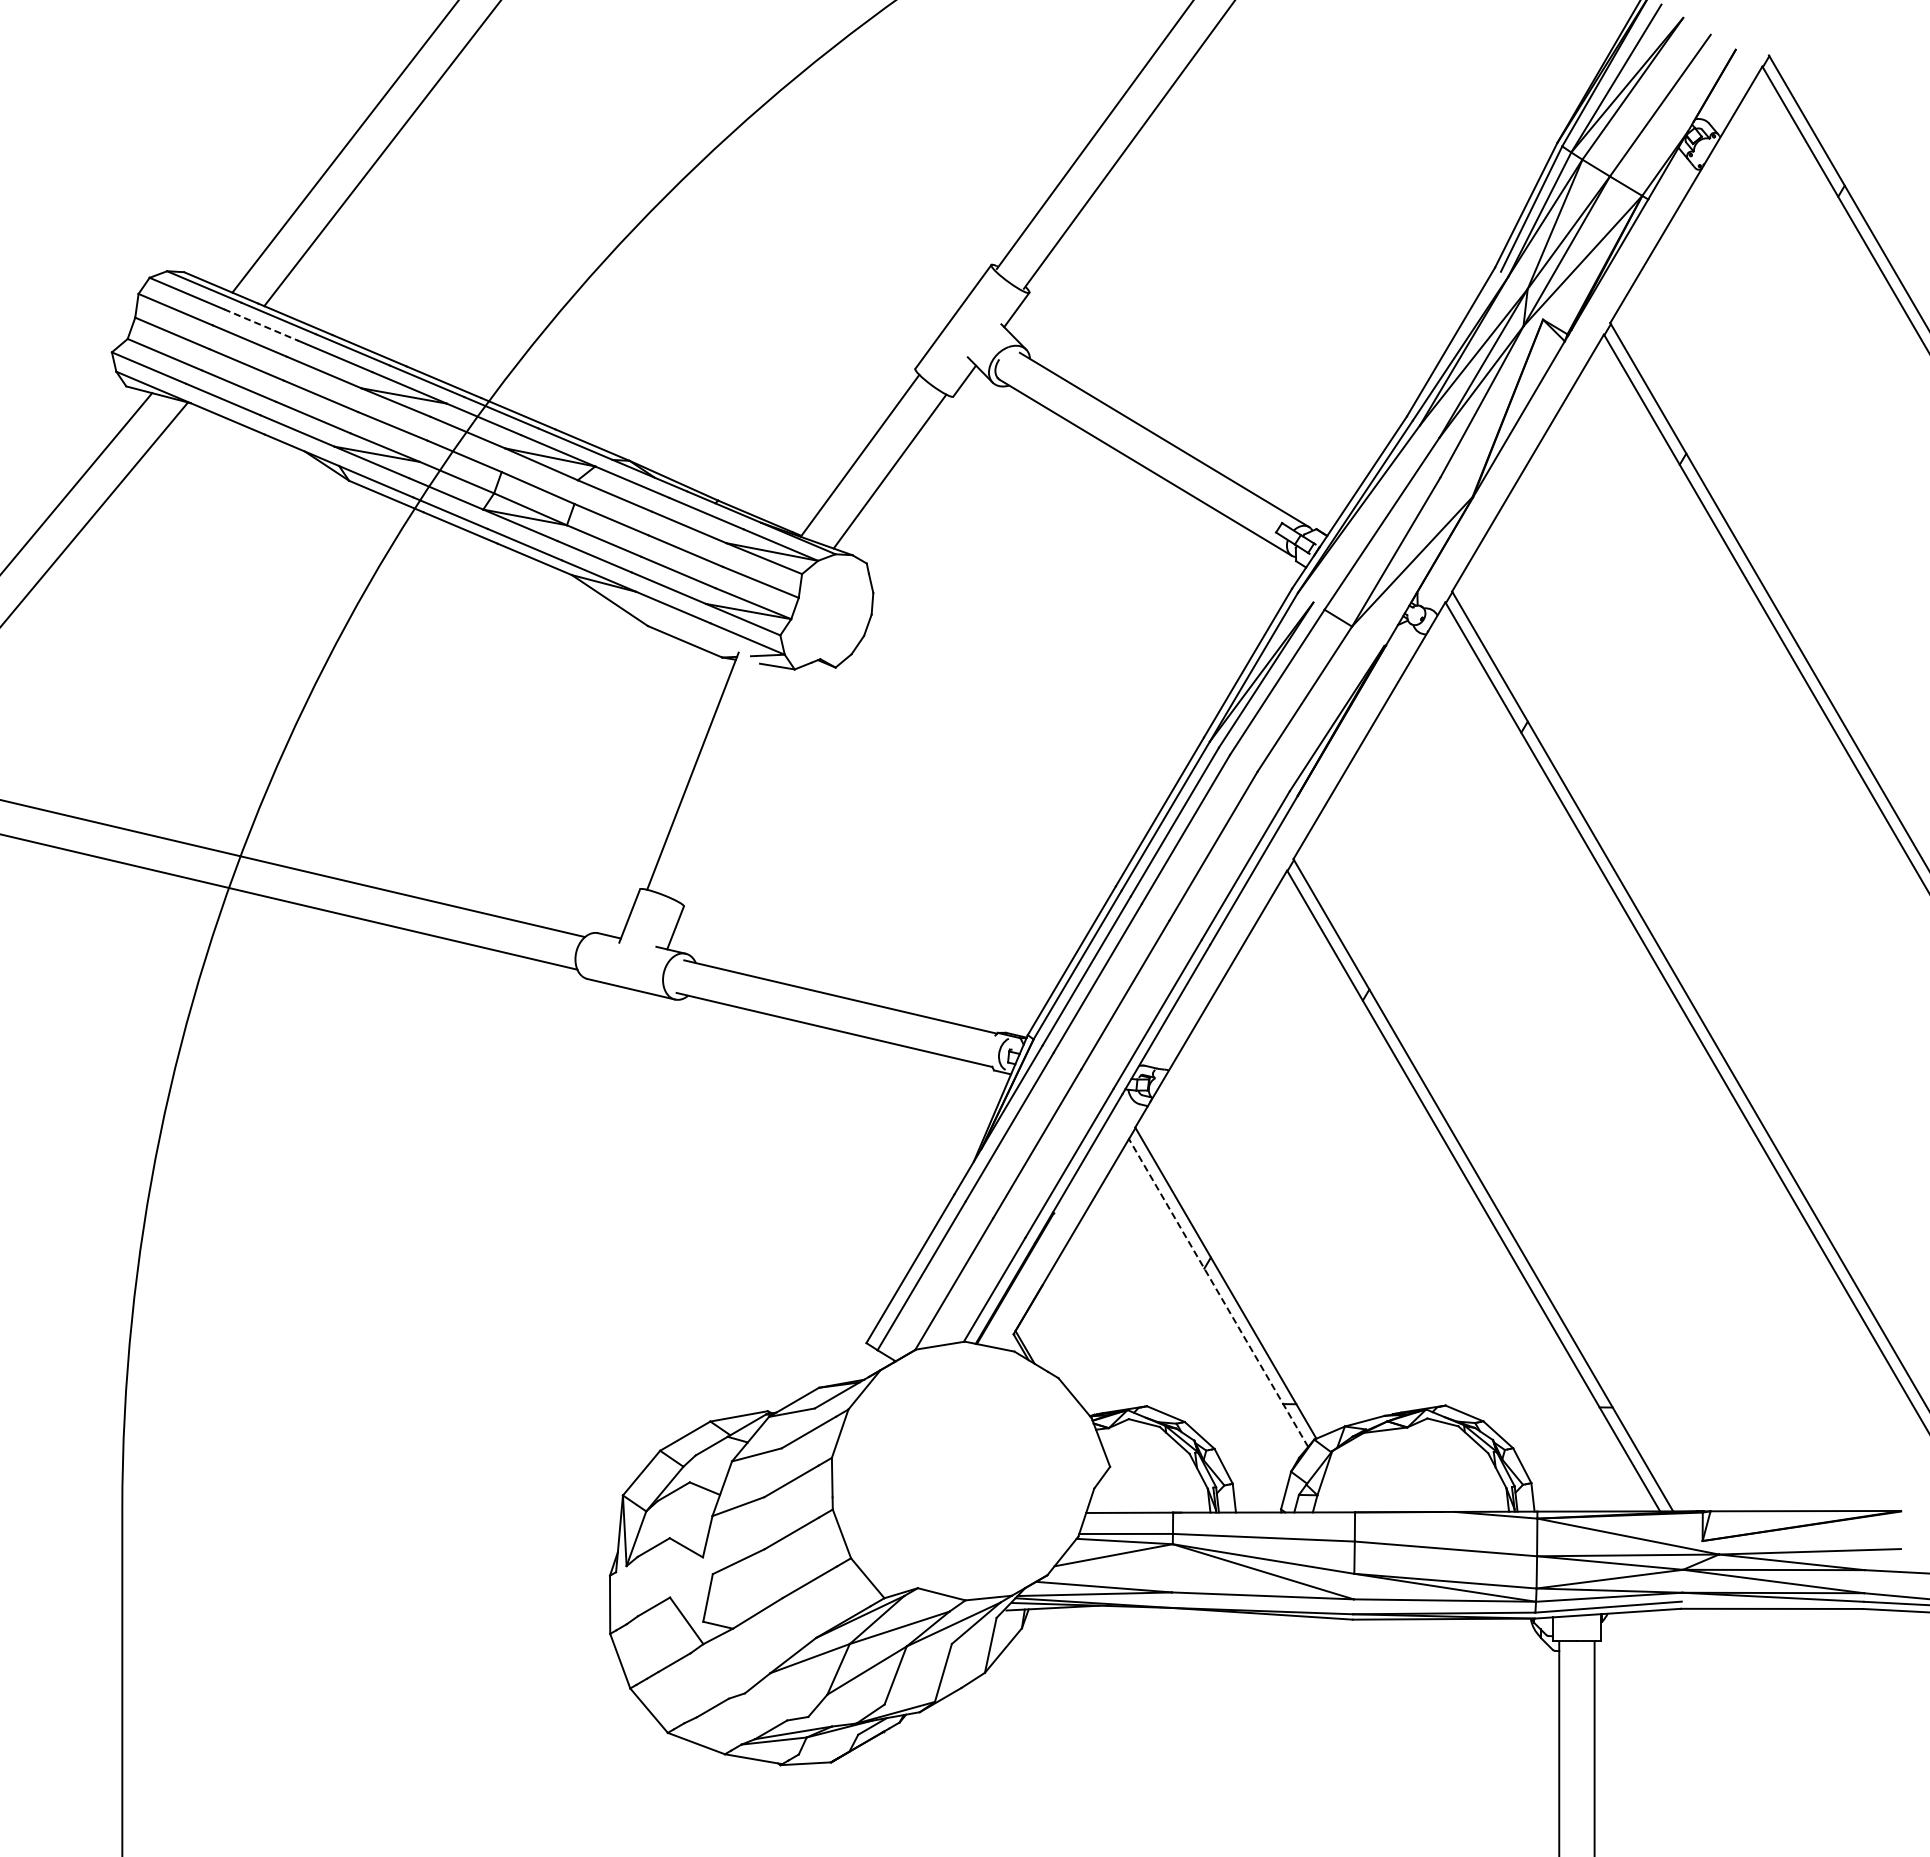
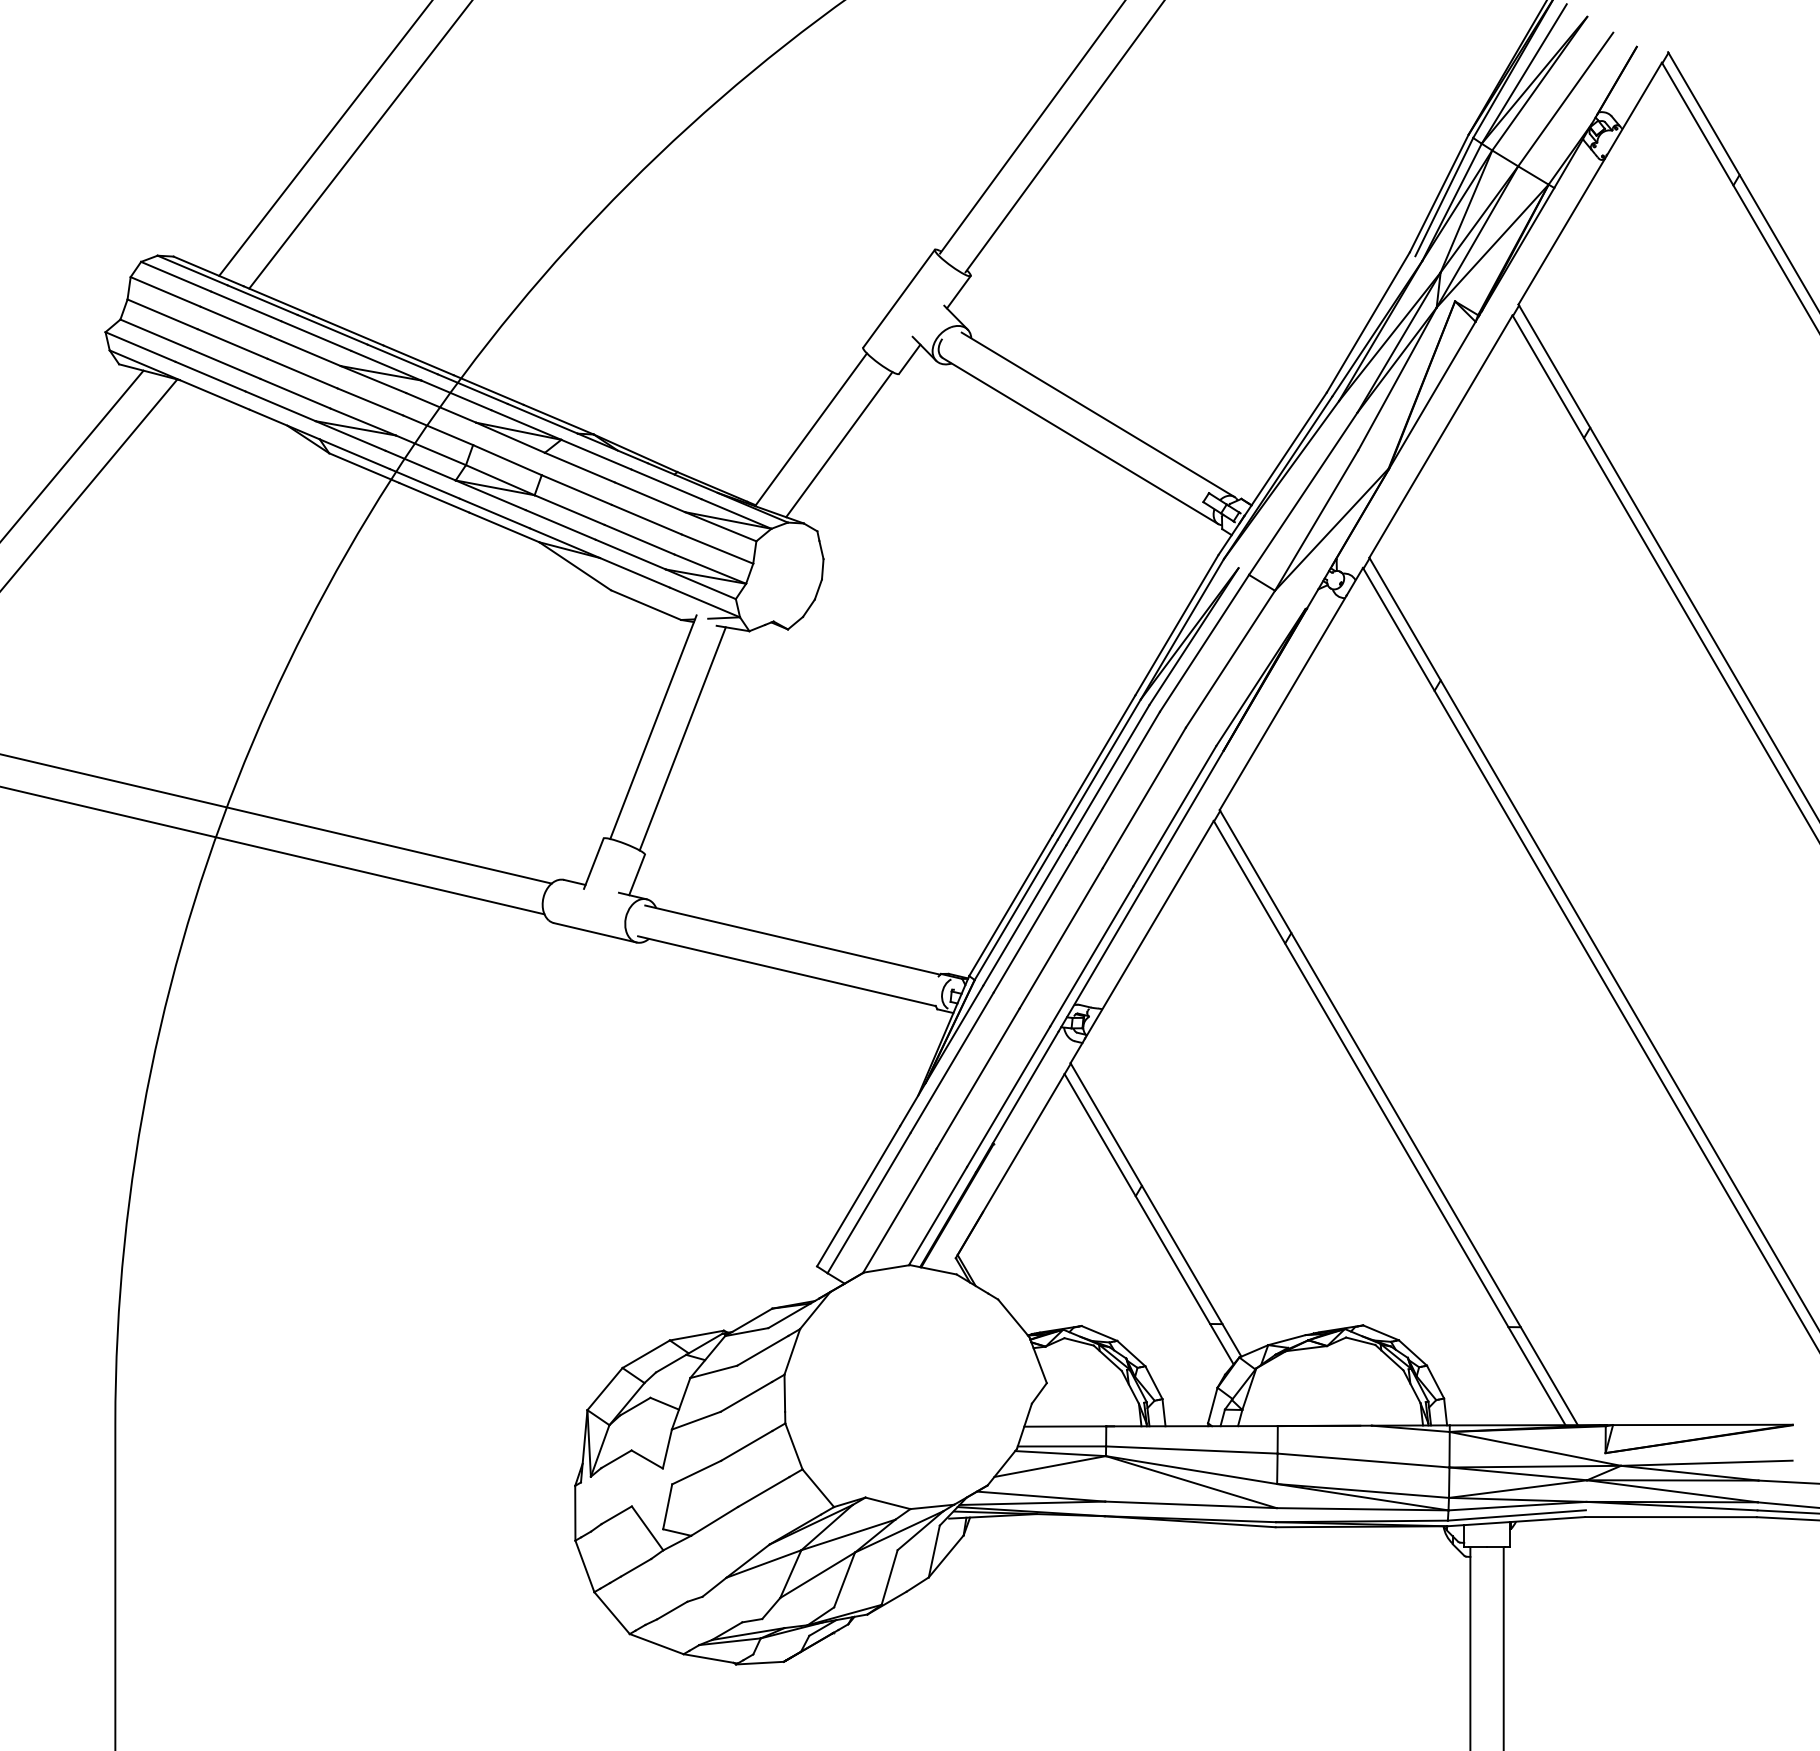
line: (261, 325) -> (246, 306), dashed -> solid
line: (723, 783) -> (682, 738), added
line: (1218, 1292) -> (1149, 1218), dashed -> solid

